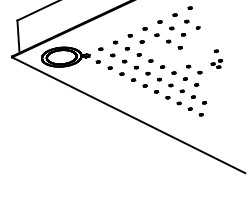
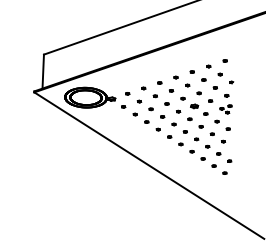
part: (165, 53) -> (194, 105), added
part: (216, 59) -> (225, 104), moved

